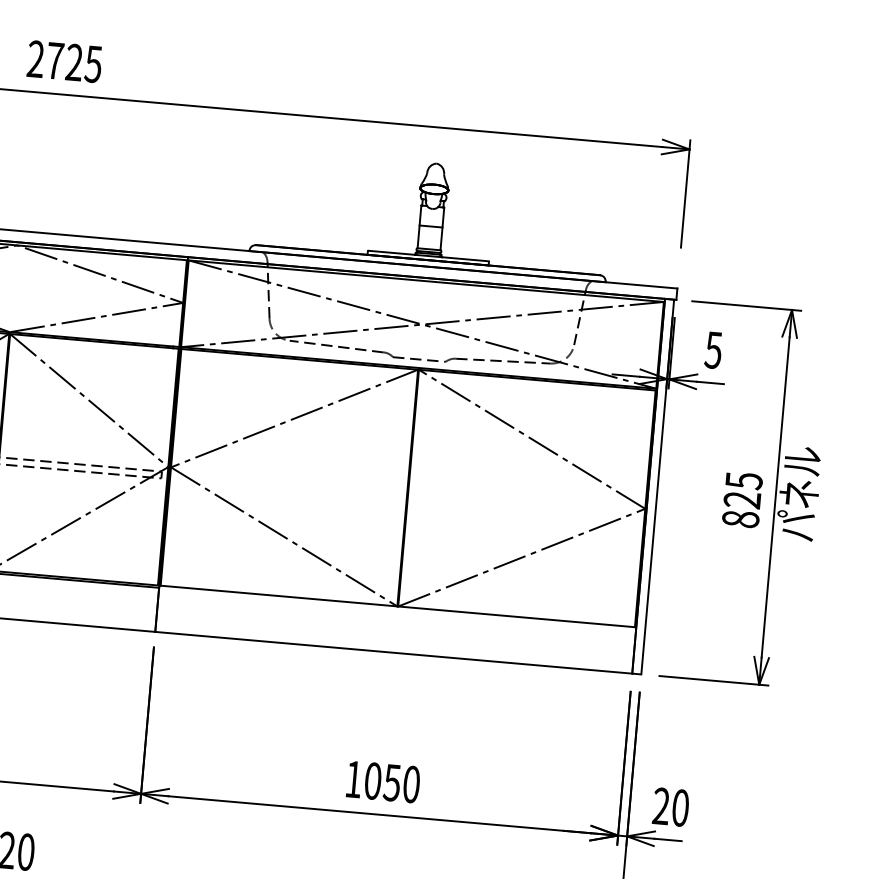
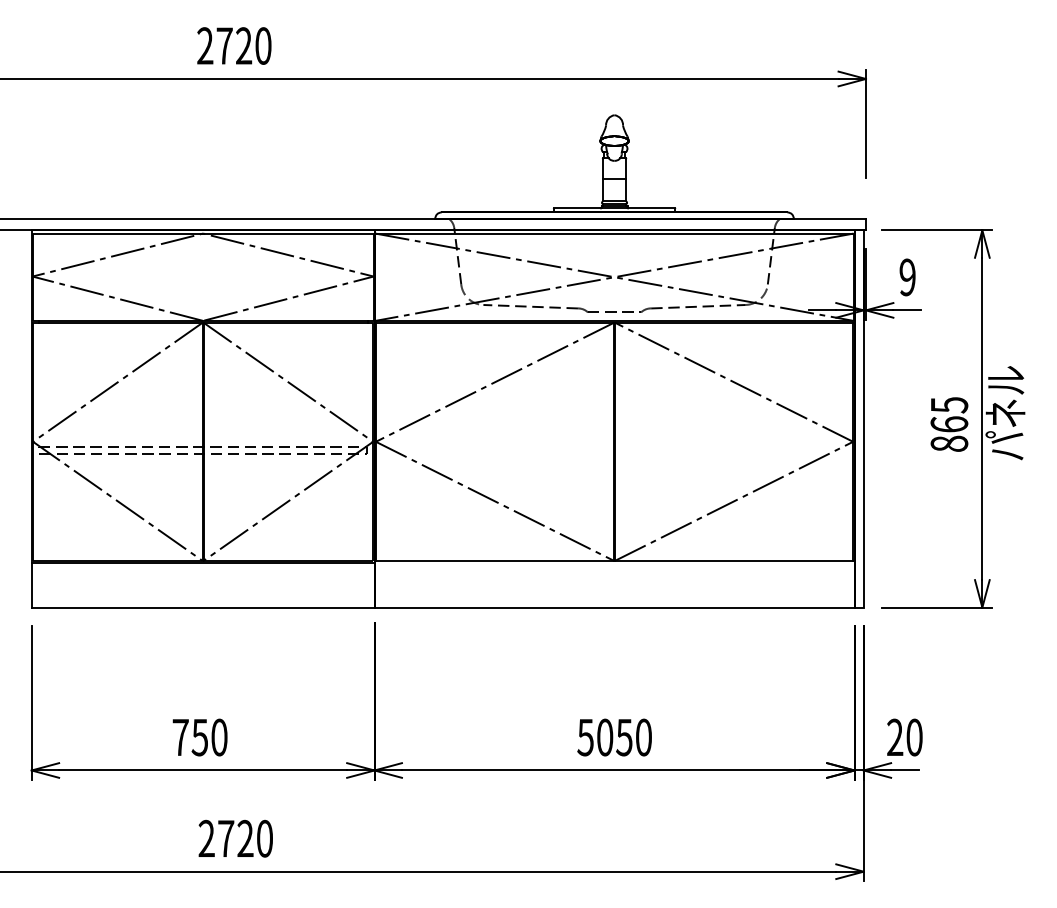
text: (93, 63) -> (263, 45), 2725 -> 2720
text: (713, 350) -> (907, 277), 5 -> 9
text: (742, 500) -> (949, 424), 825 -> 865
text: (353, 779) -> (585, 737), 1050 -> 5050

